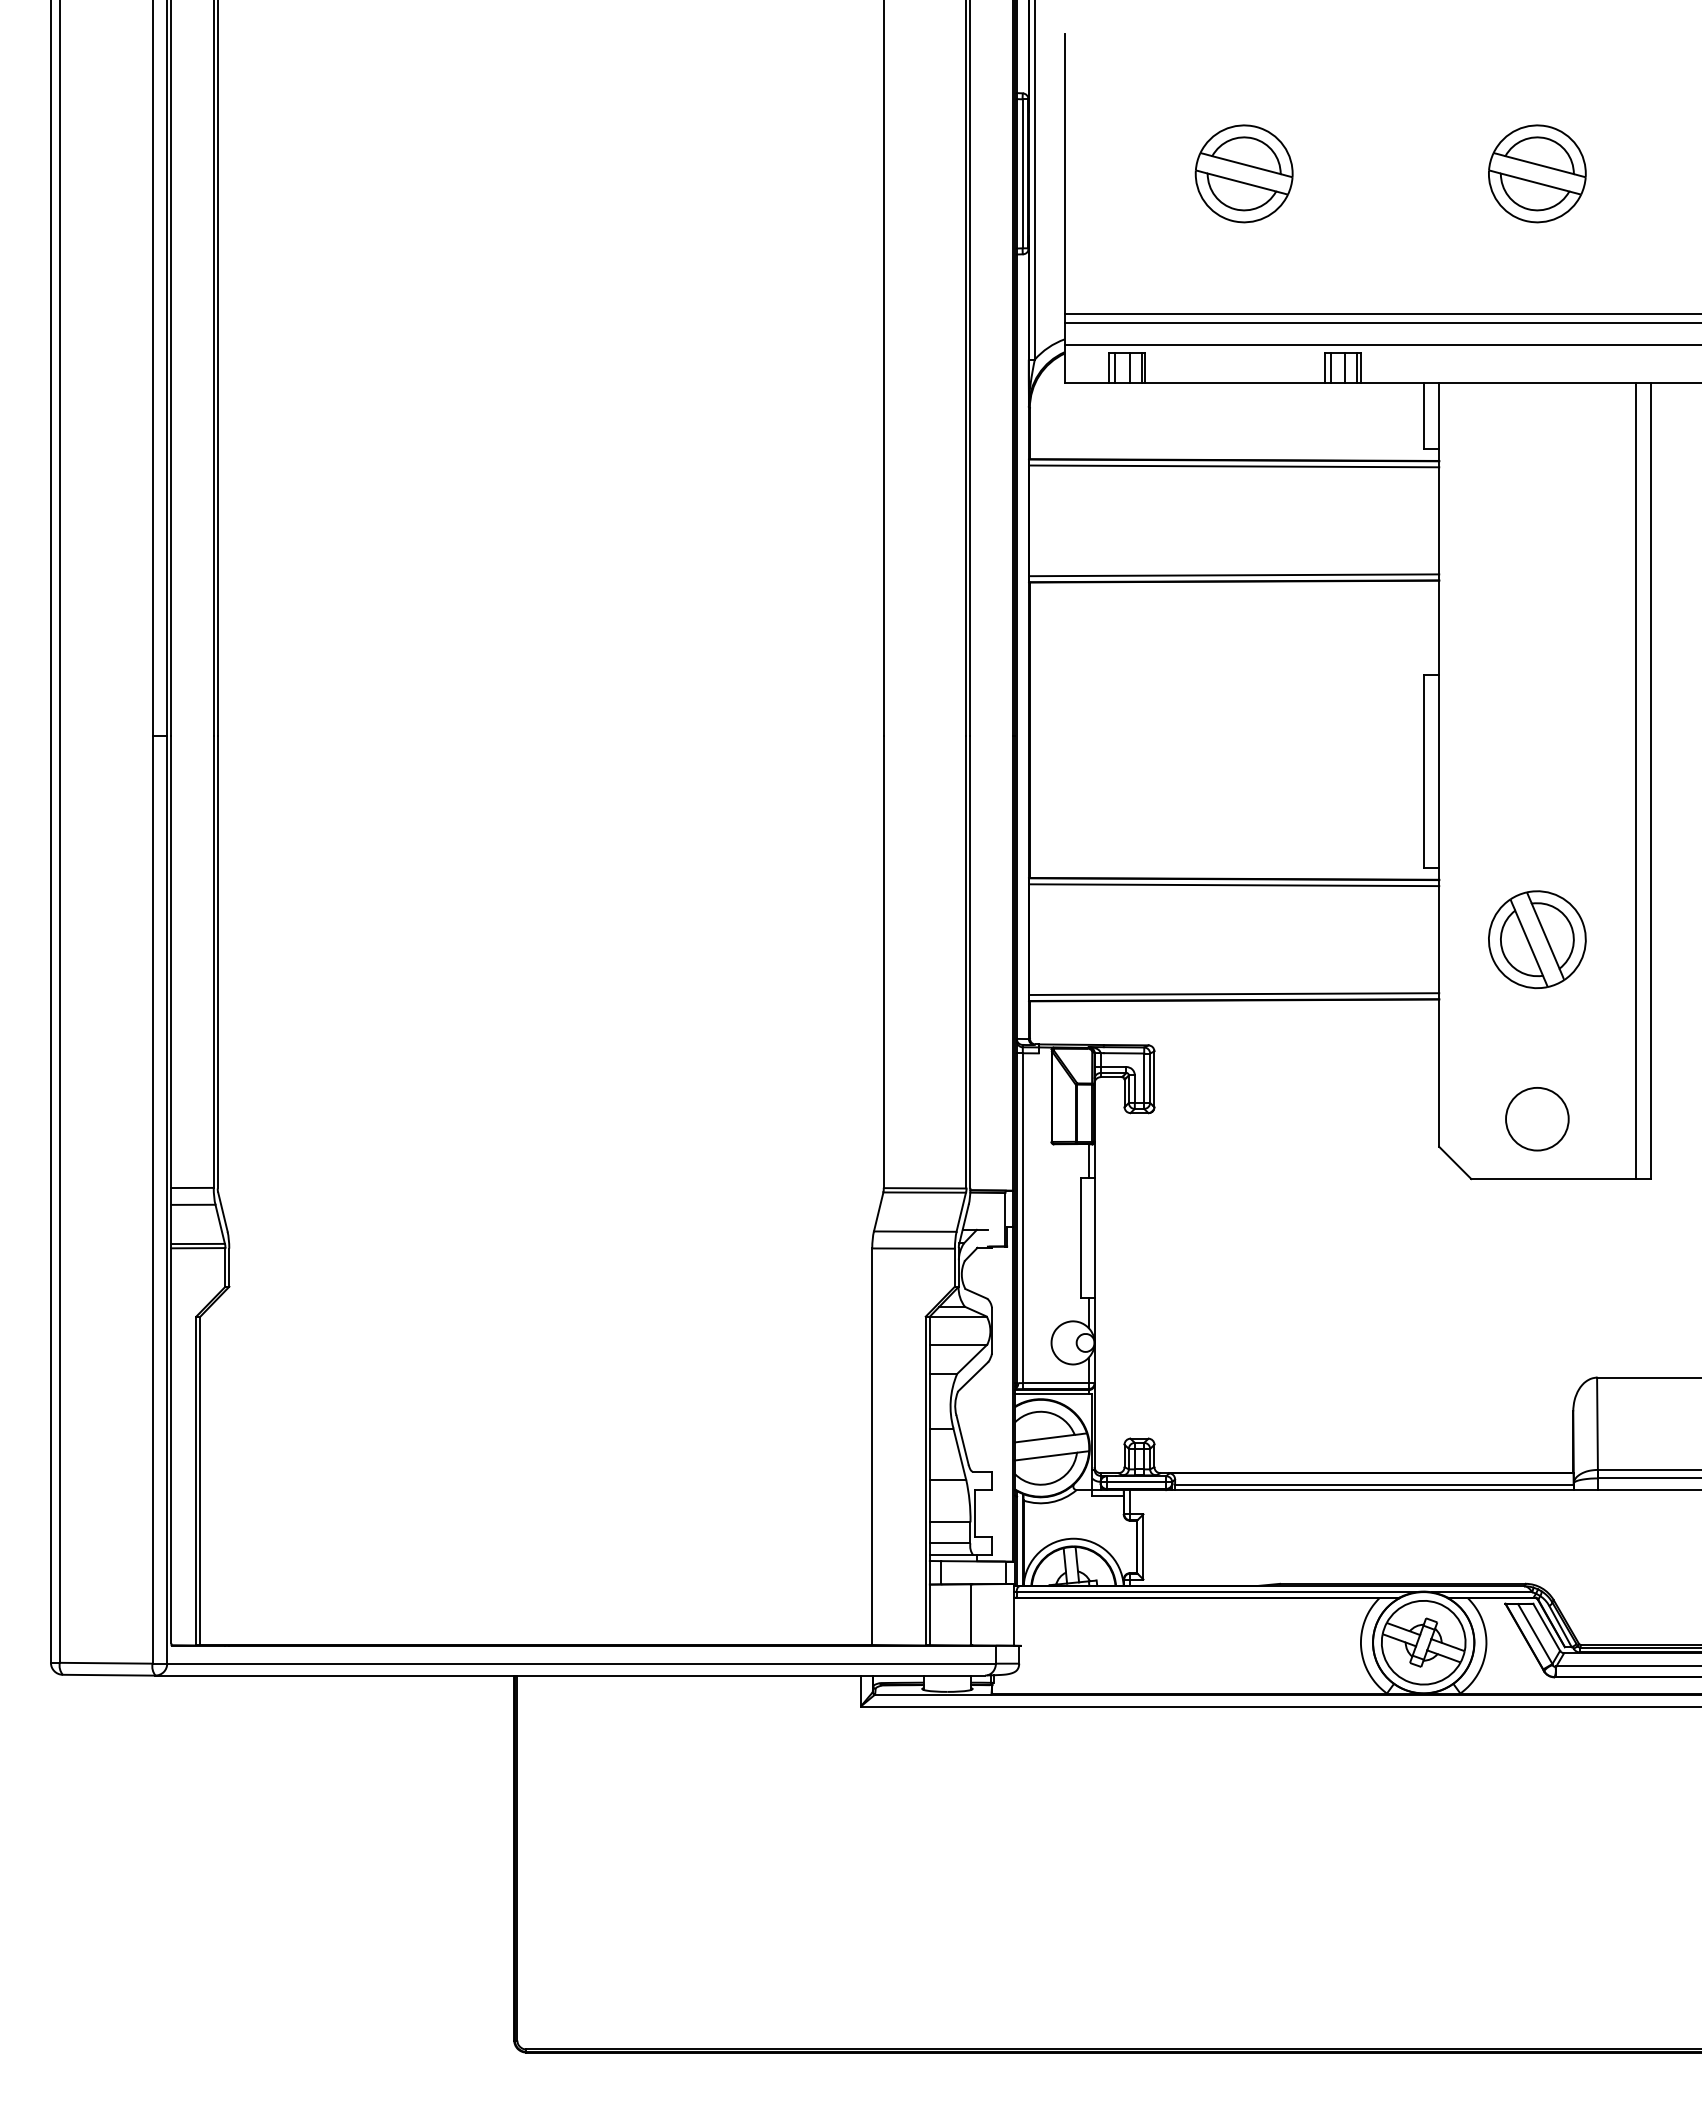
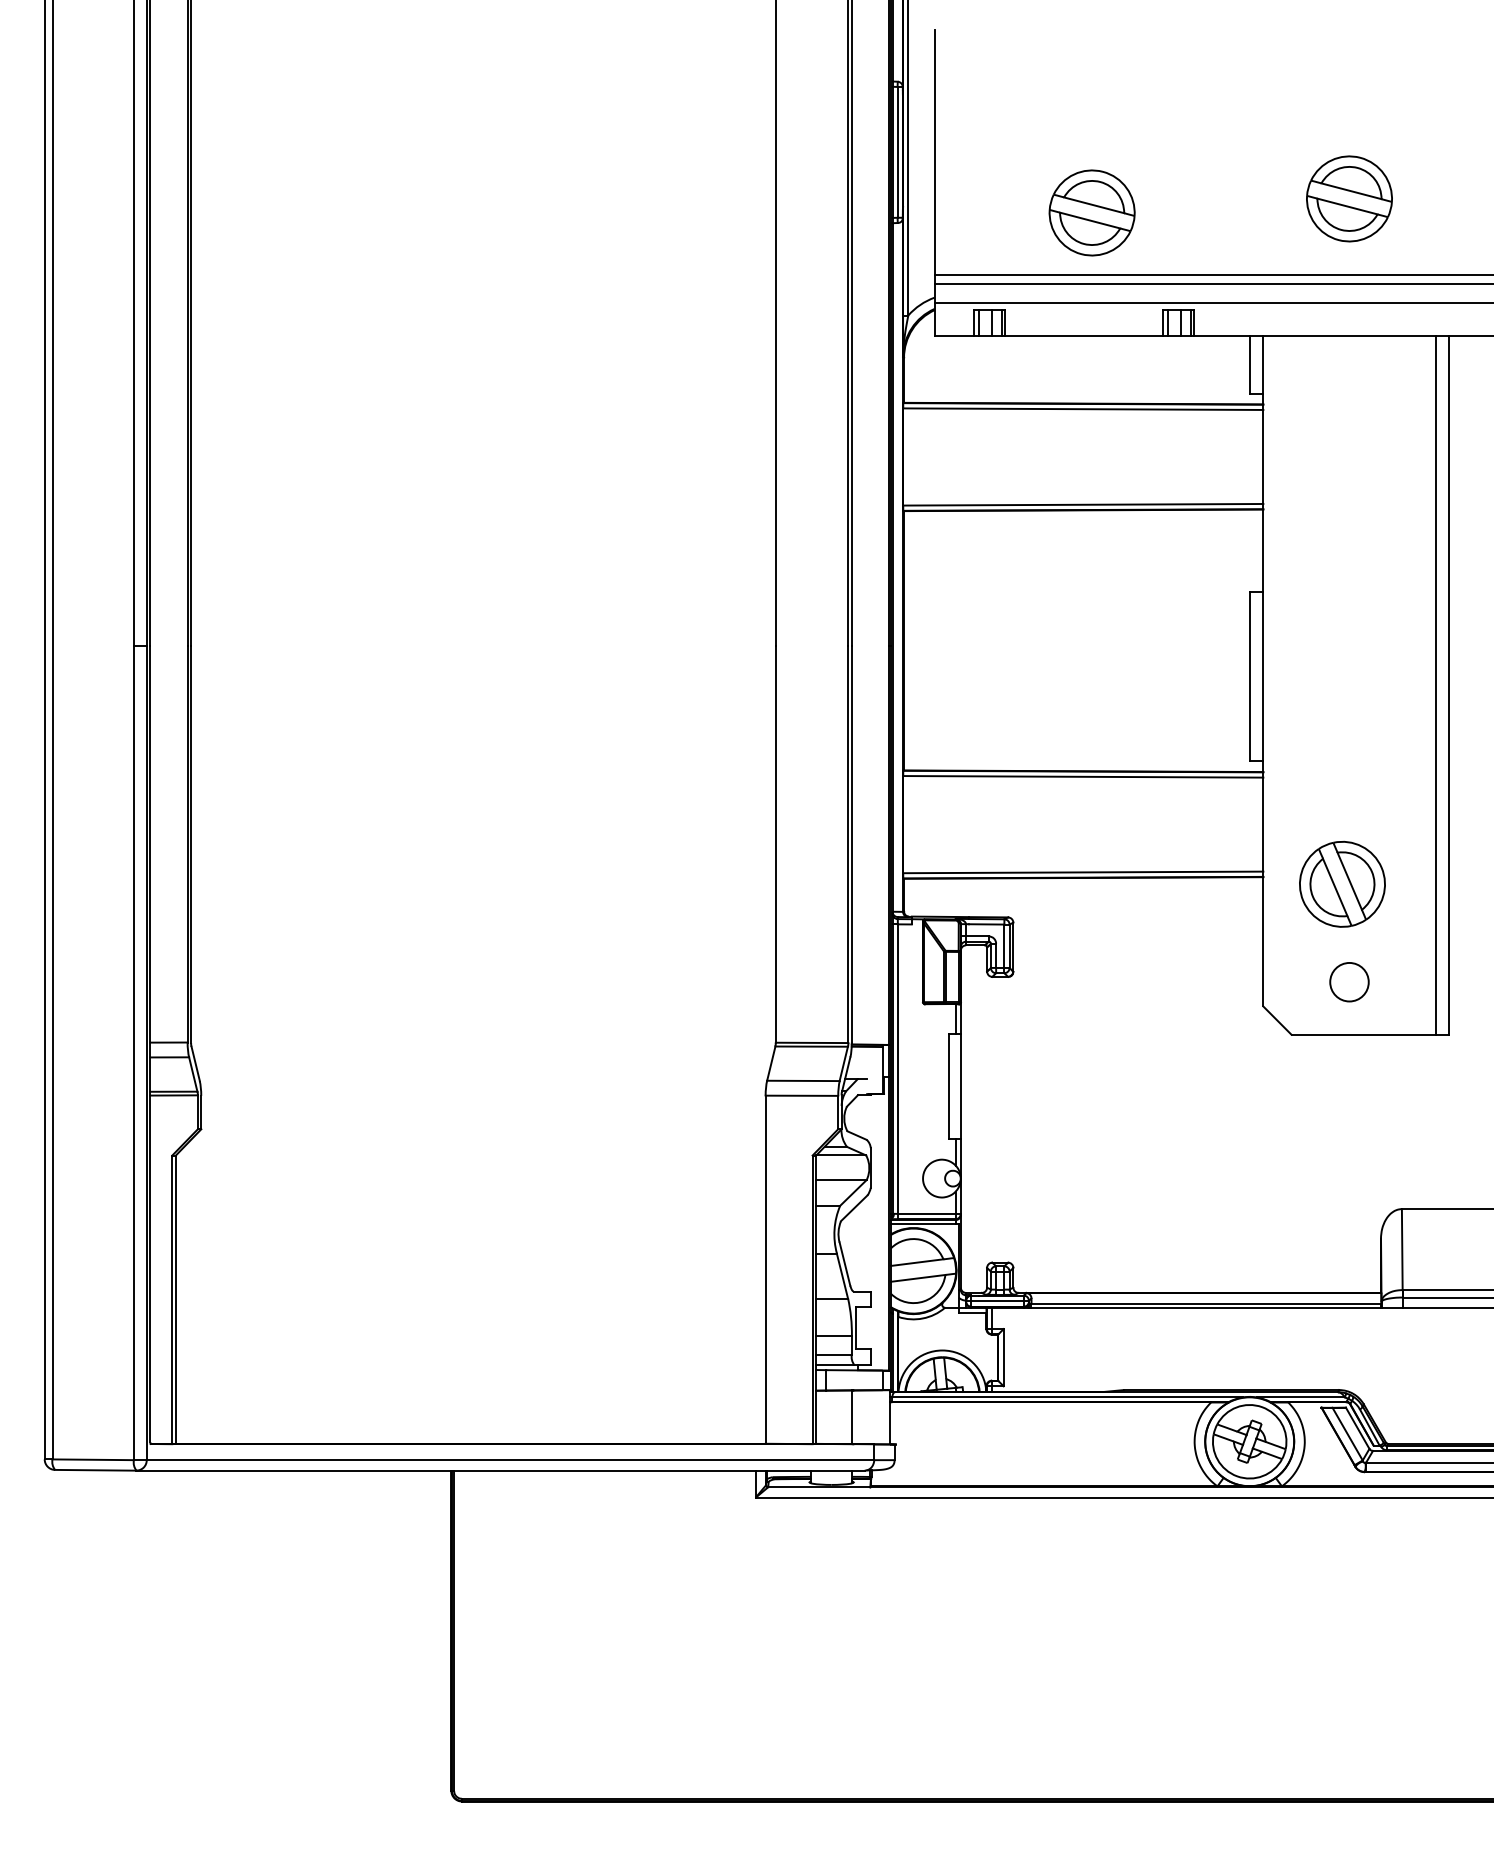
part: (1243, 173) -> (1091, 212), moved
part: (1537, 173) -> (1349, 198), moved
part: (1537, 939) -> (1342, 884), moved
circle: (1537, 1118) -> (1349, 981), size x0.7

